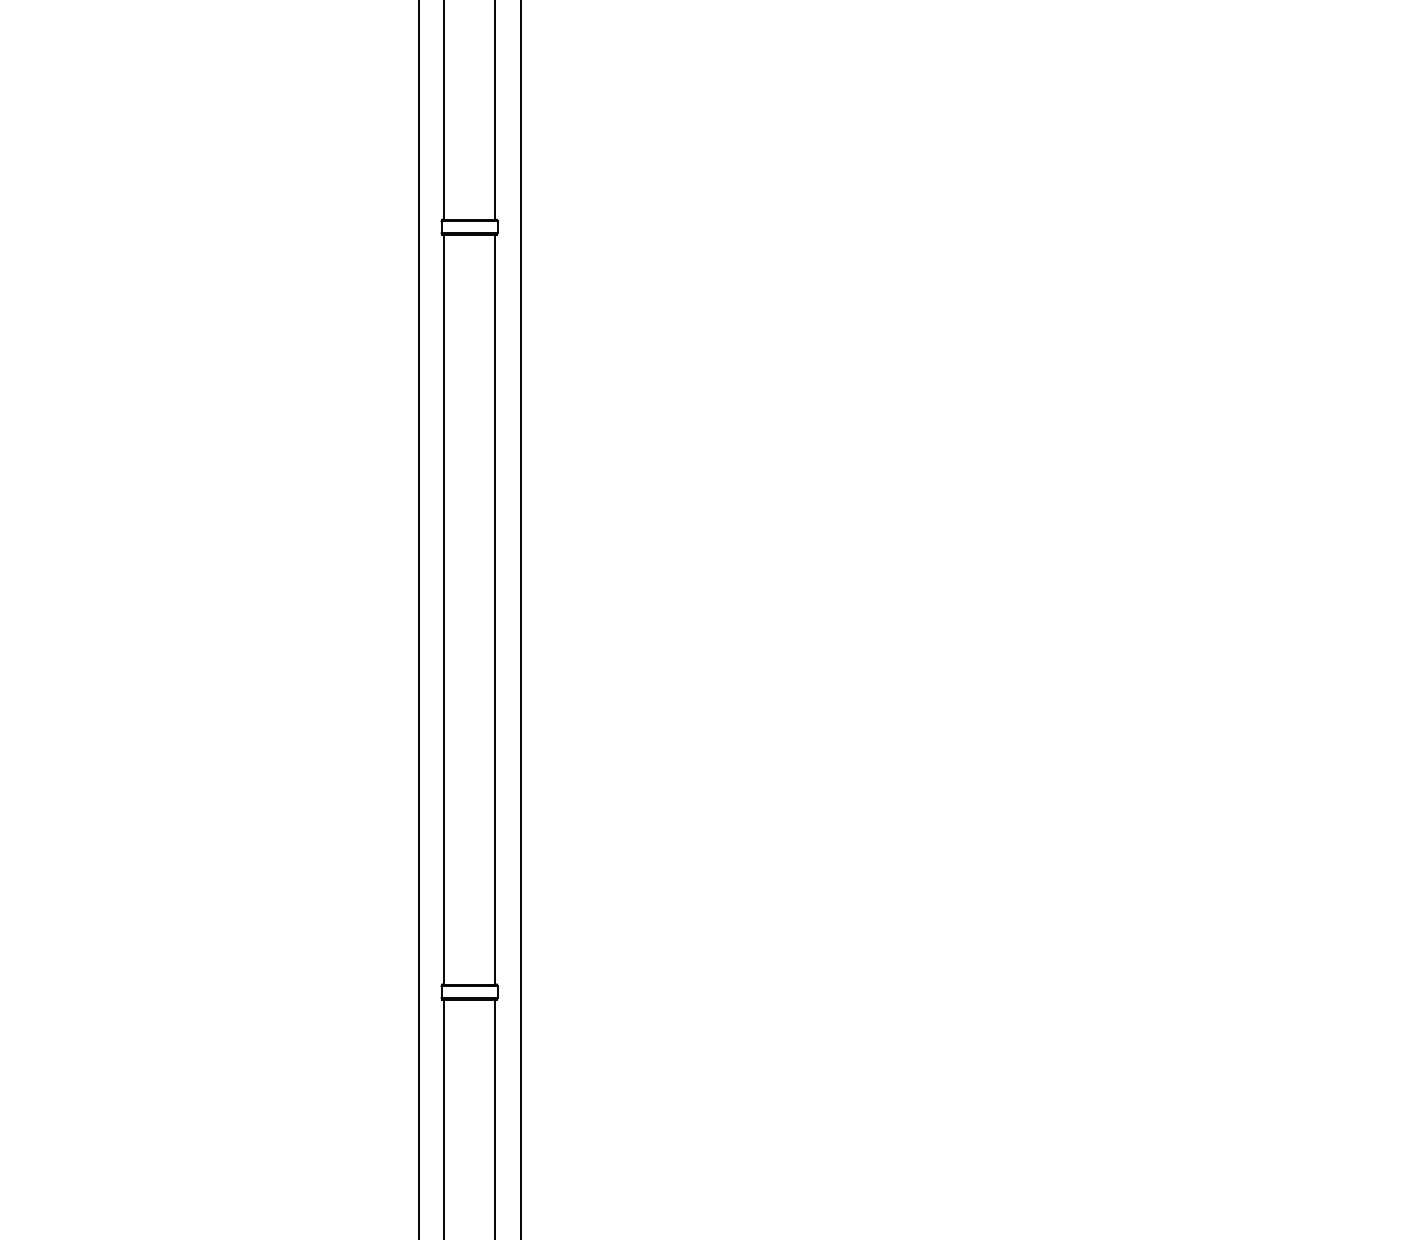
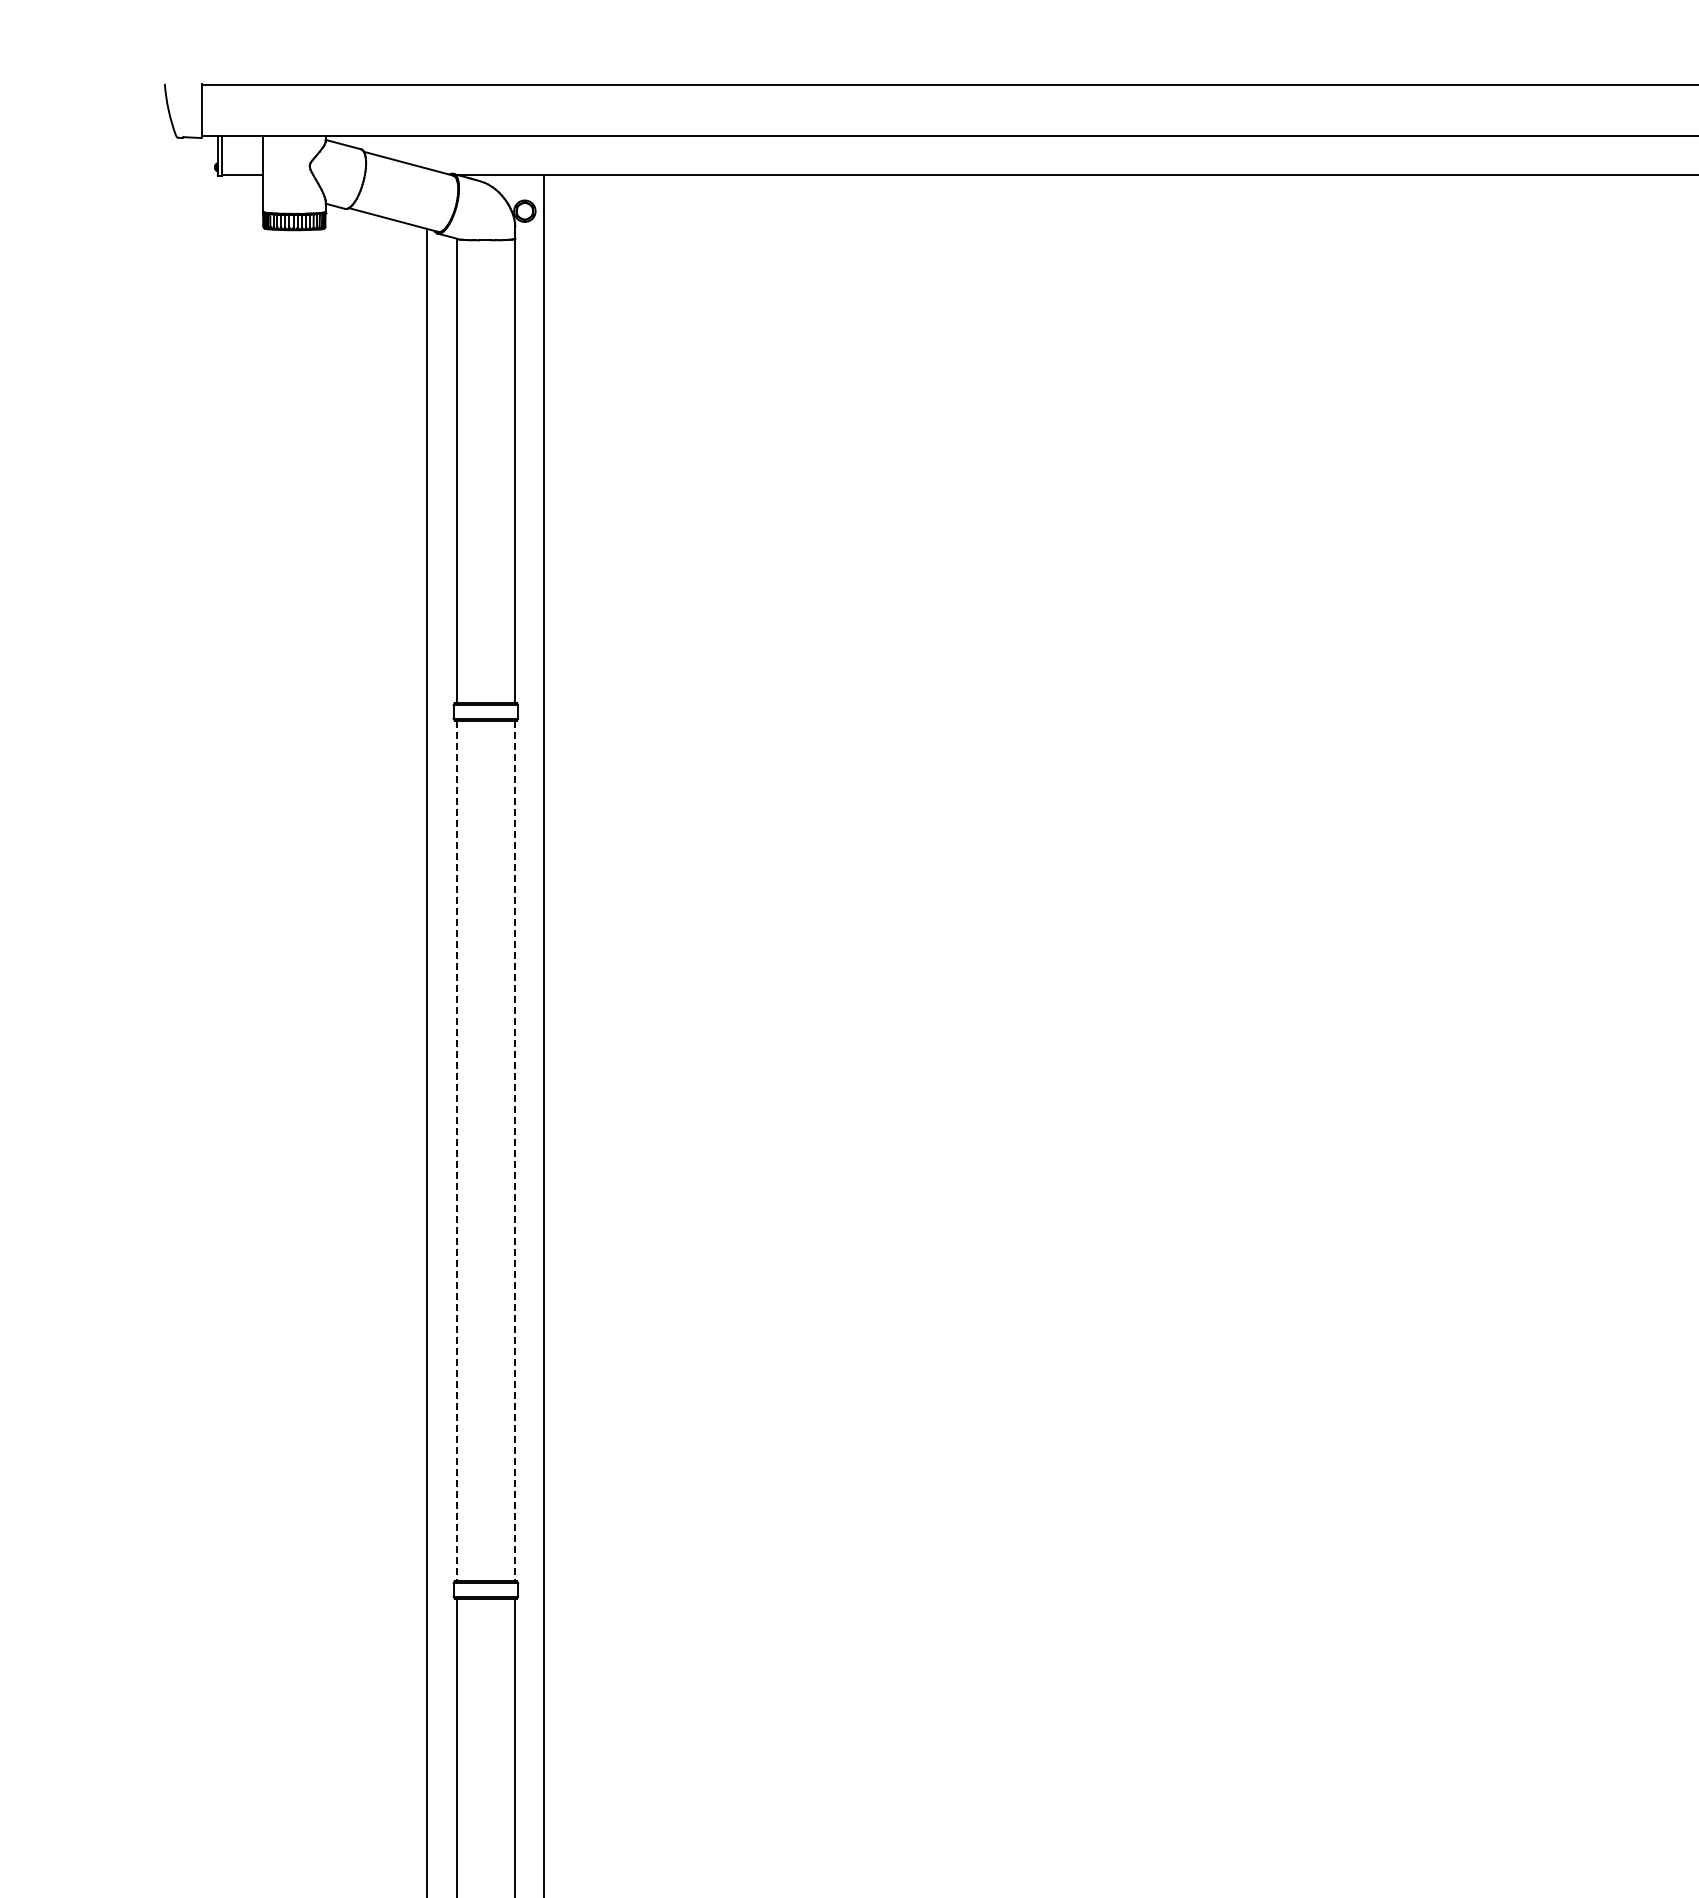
line: (444, 610) -> (456, 1151), solid -> dashed
line: (495, 610) -> (515, 1151), solid -> dashed

